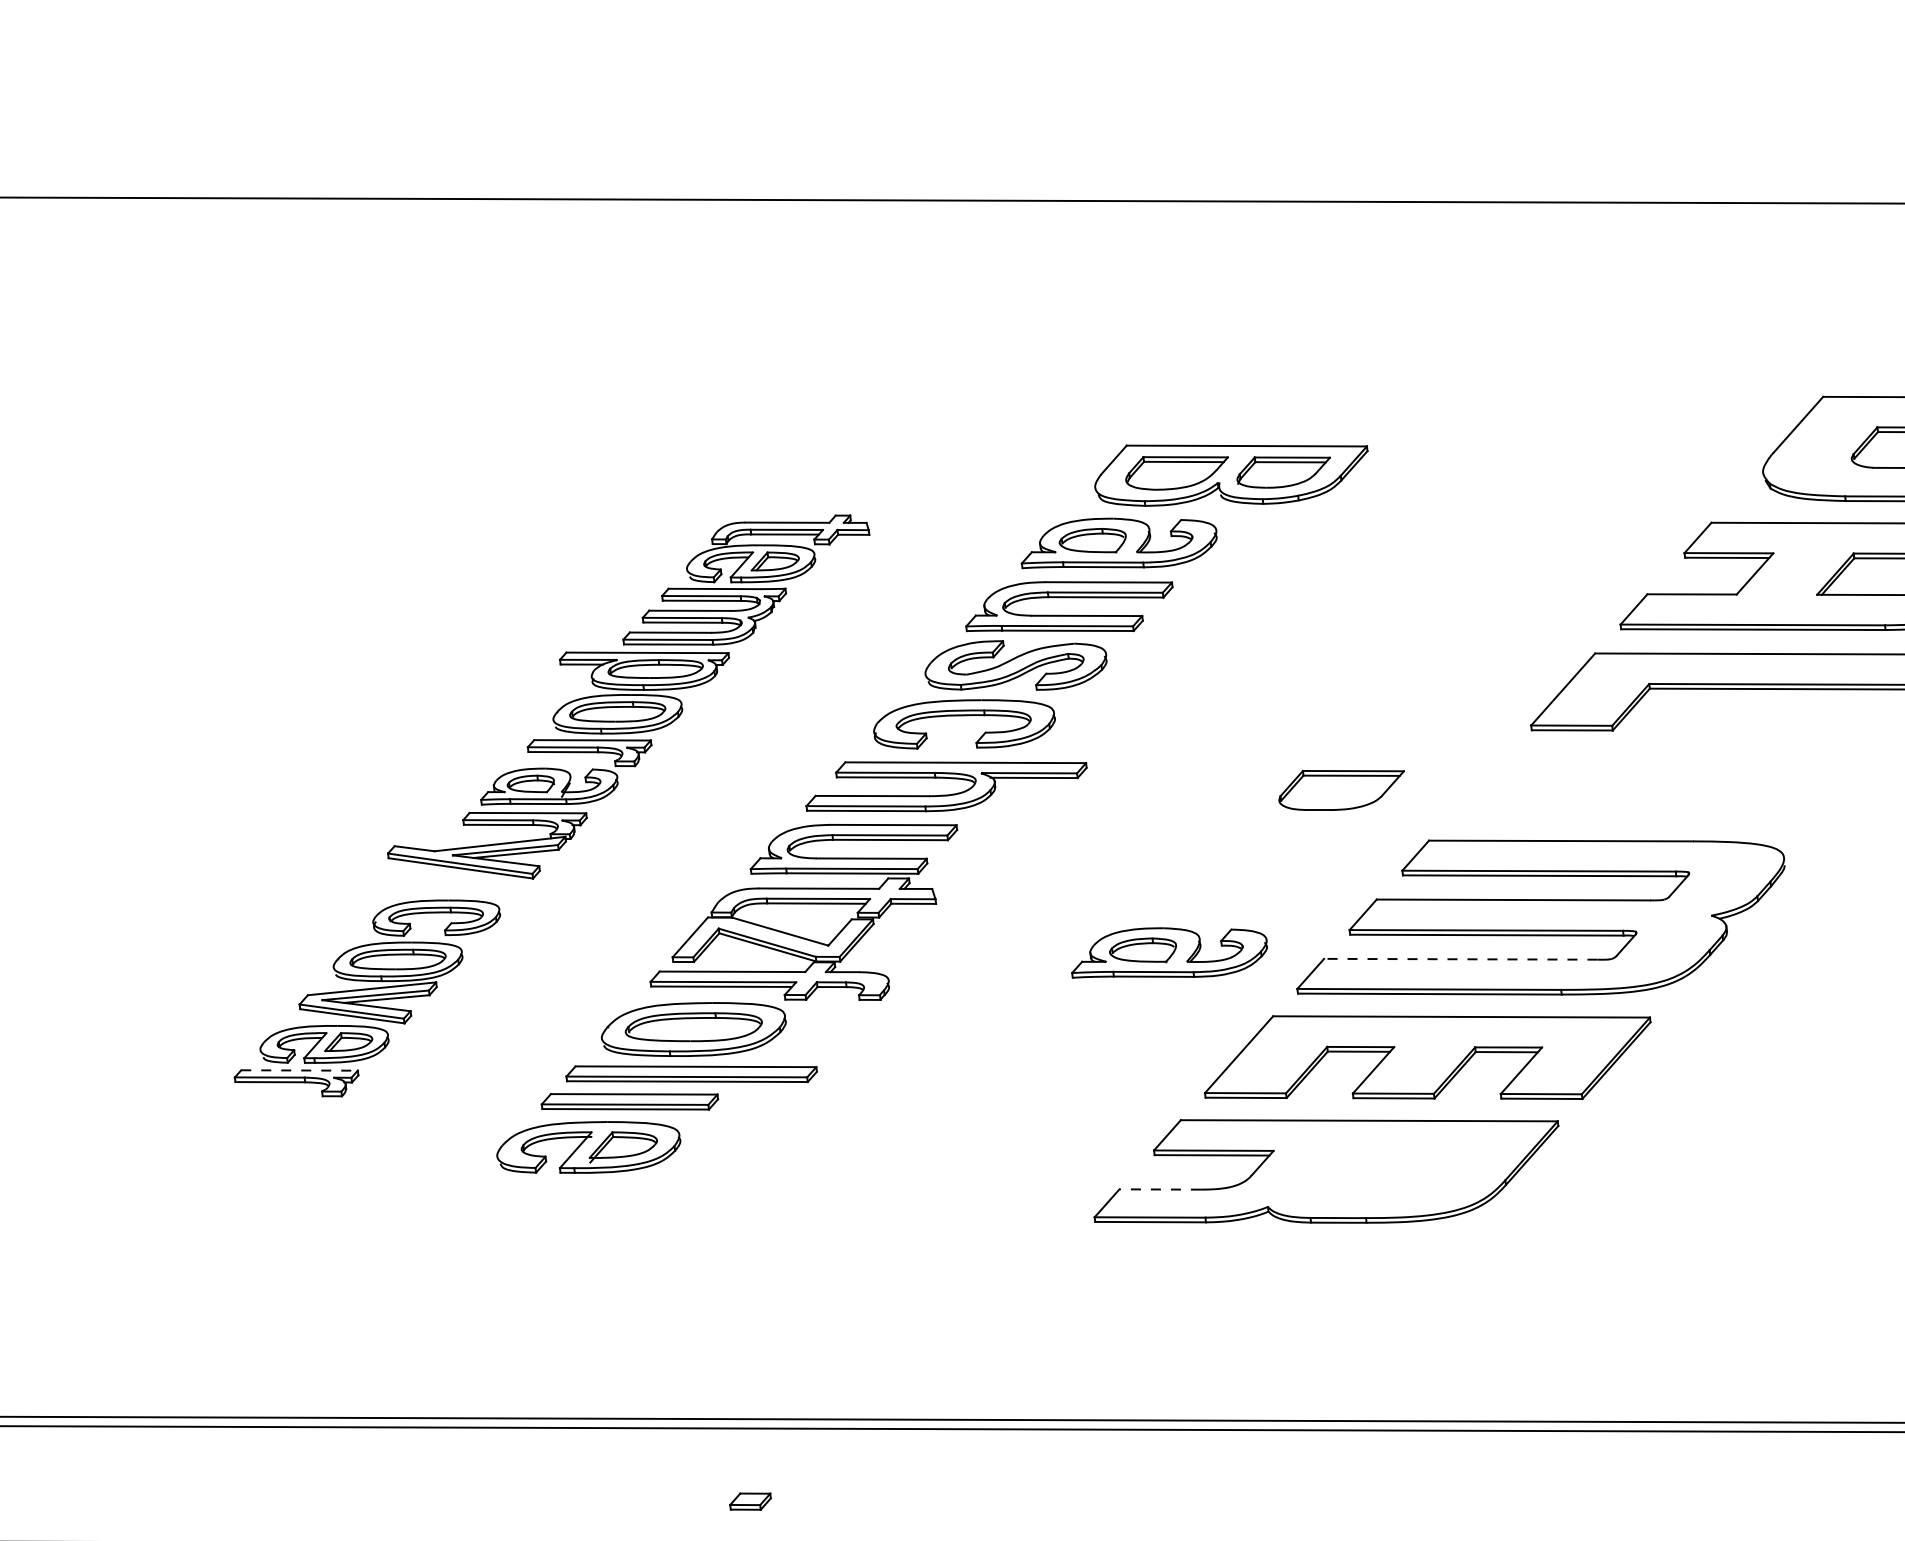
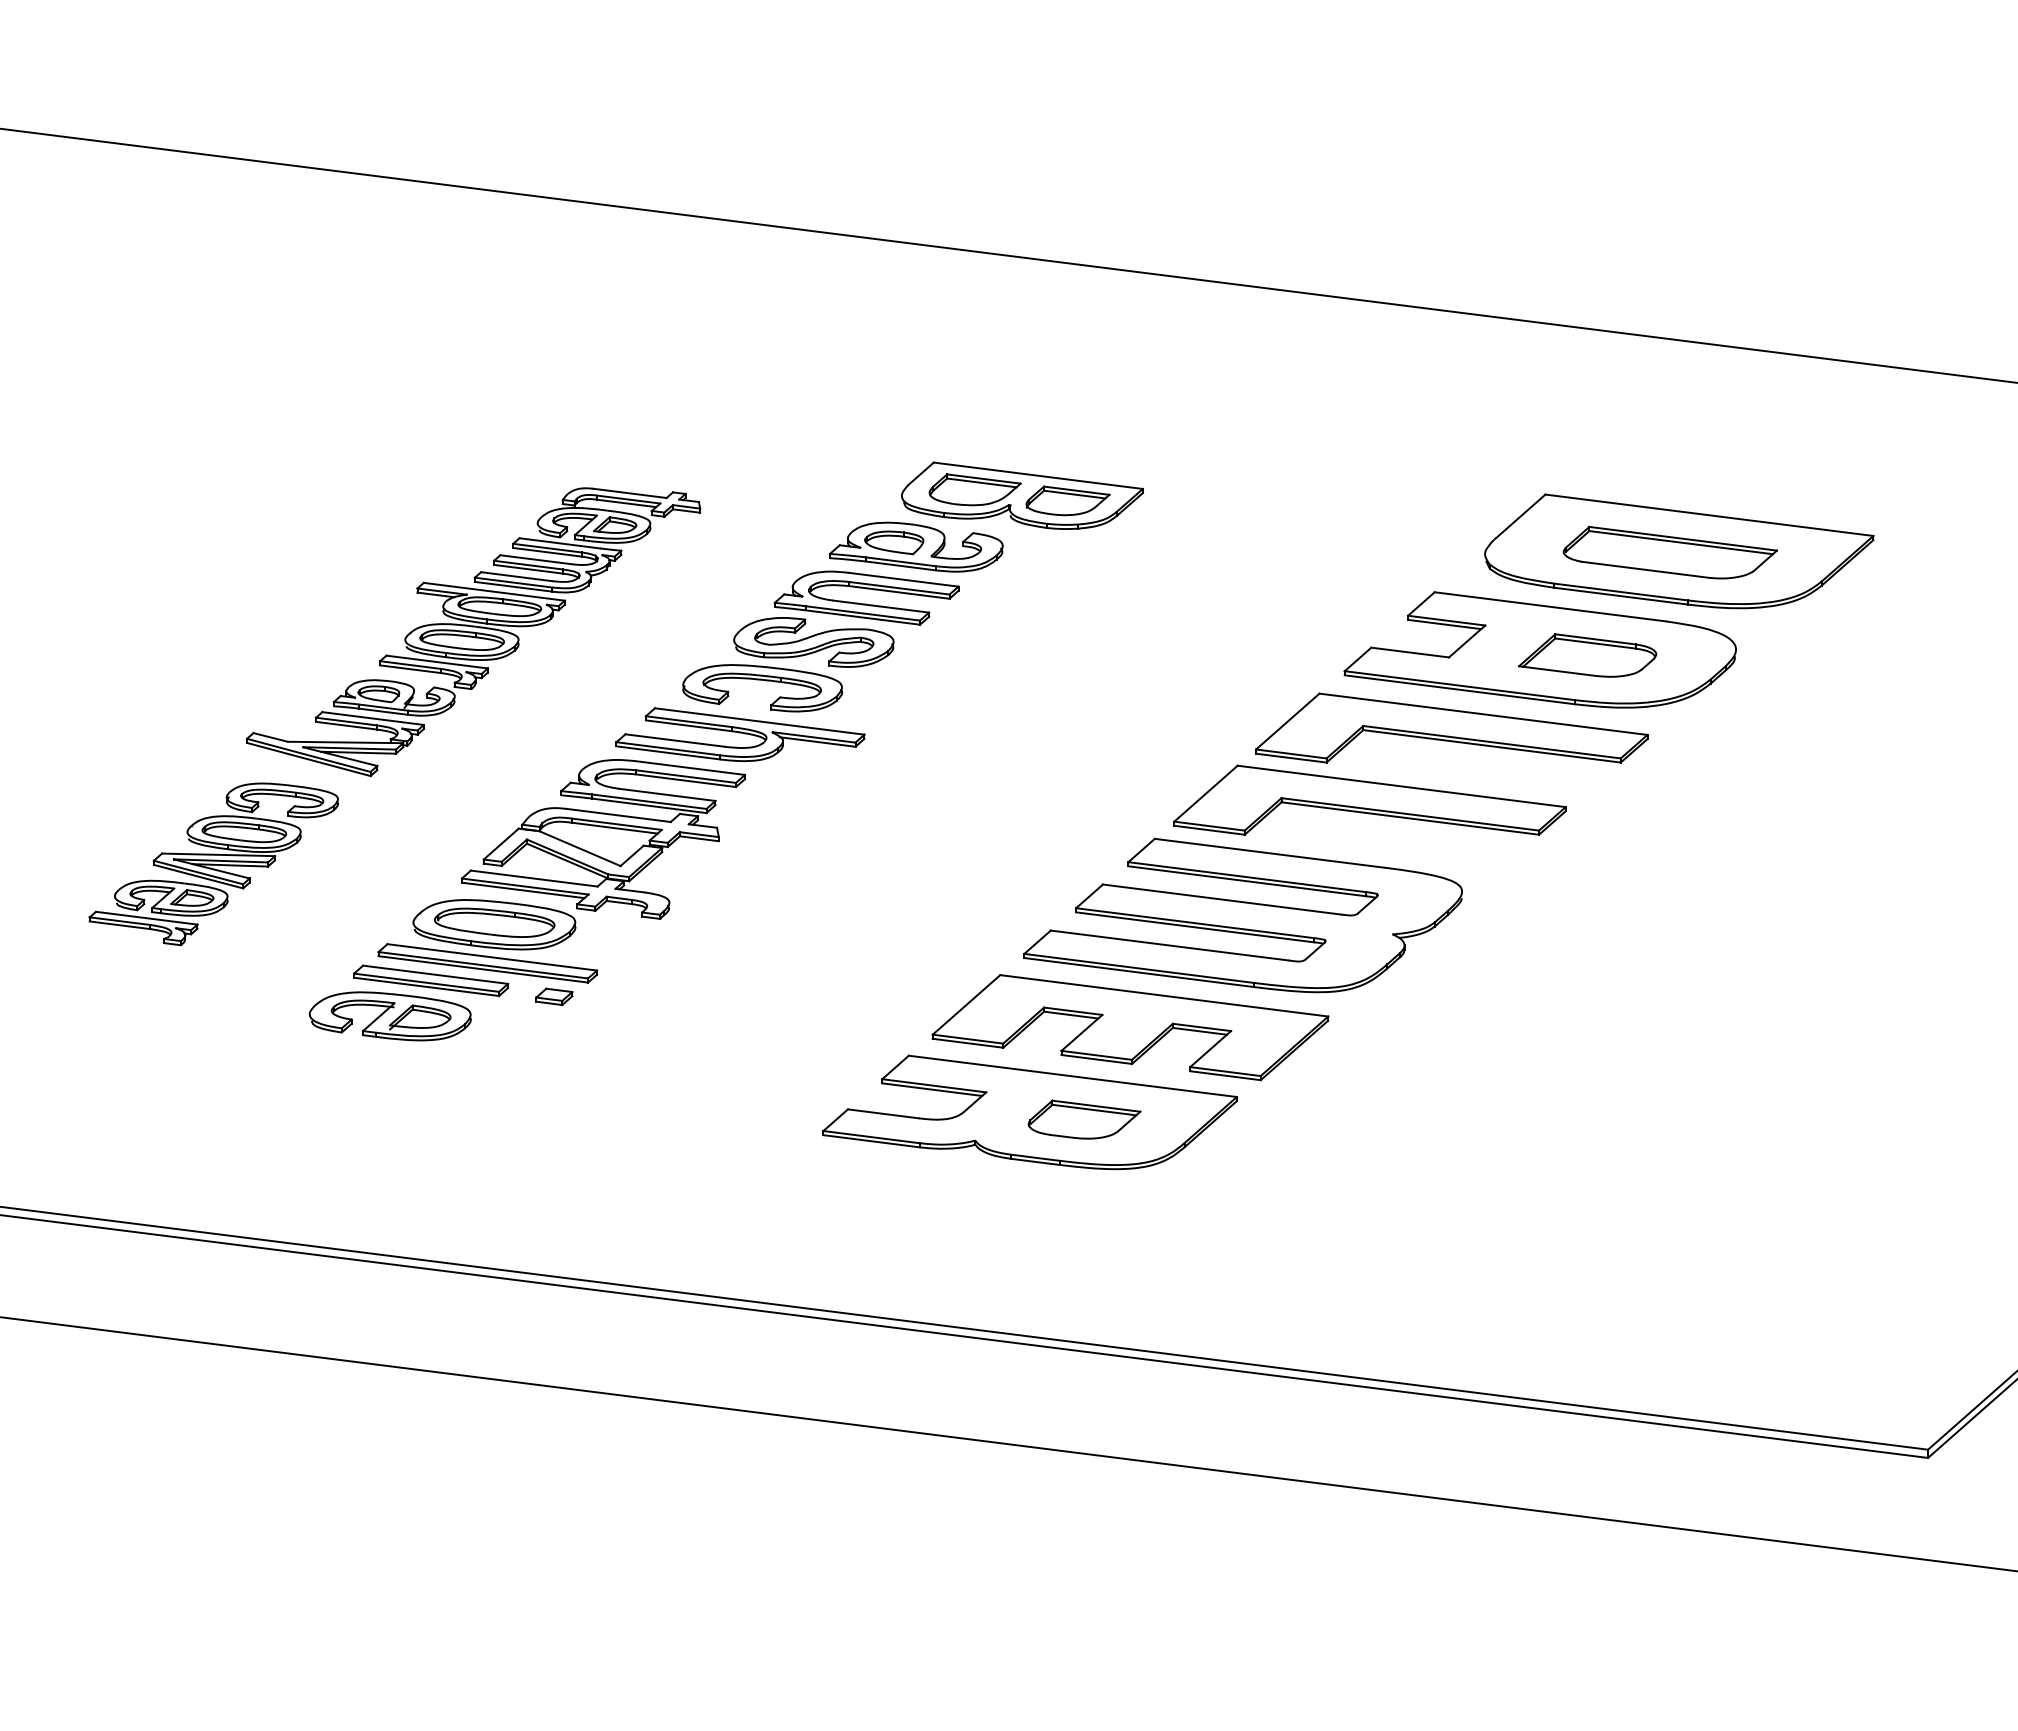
part: (1666, 766) -> (1369, 799), added
part: (1341, 787) -> (1084, 1119), moved
part: (1167, 952) -> (915, 908), removed
line: (1460, 959) -> (1169, 945), dashed -> solid
line: (300, 1070) -> (147, 918), dashed -> solid
line: (1160, 1189) -> (883, 1113), dashed -> solid
part: (750, 1501) -> (554, 996), moved

